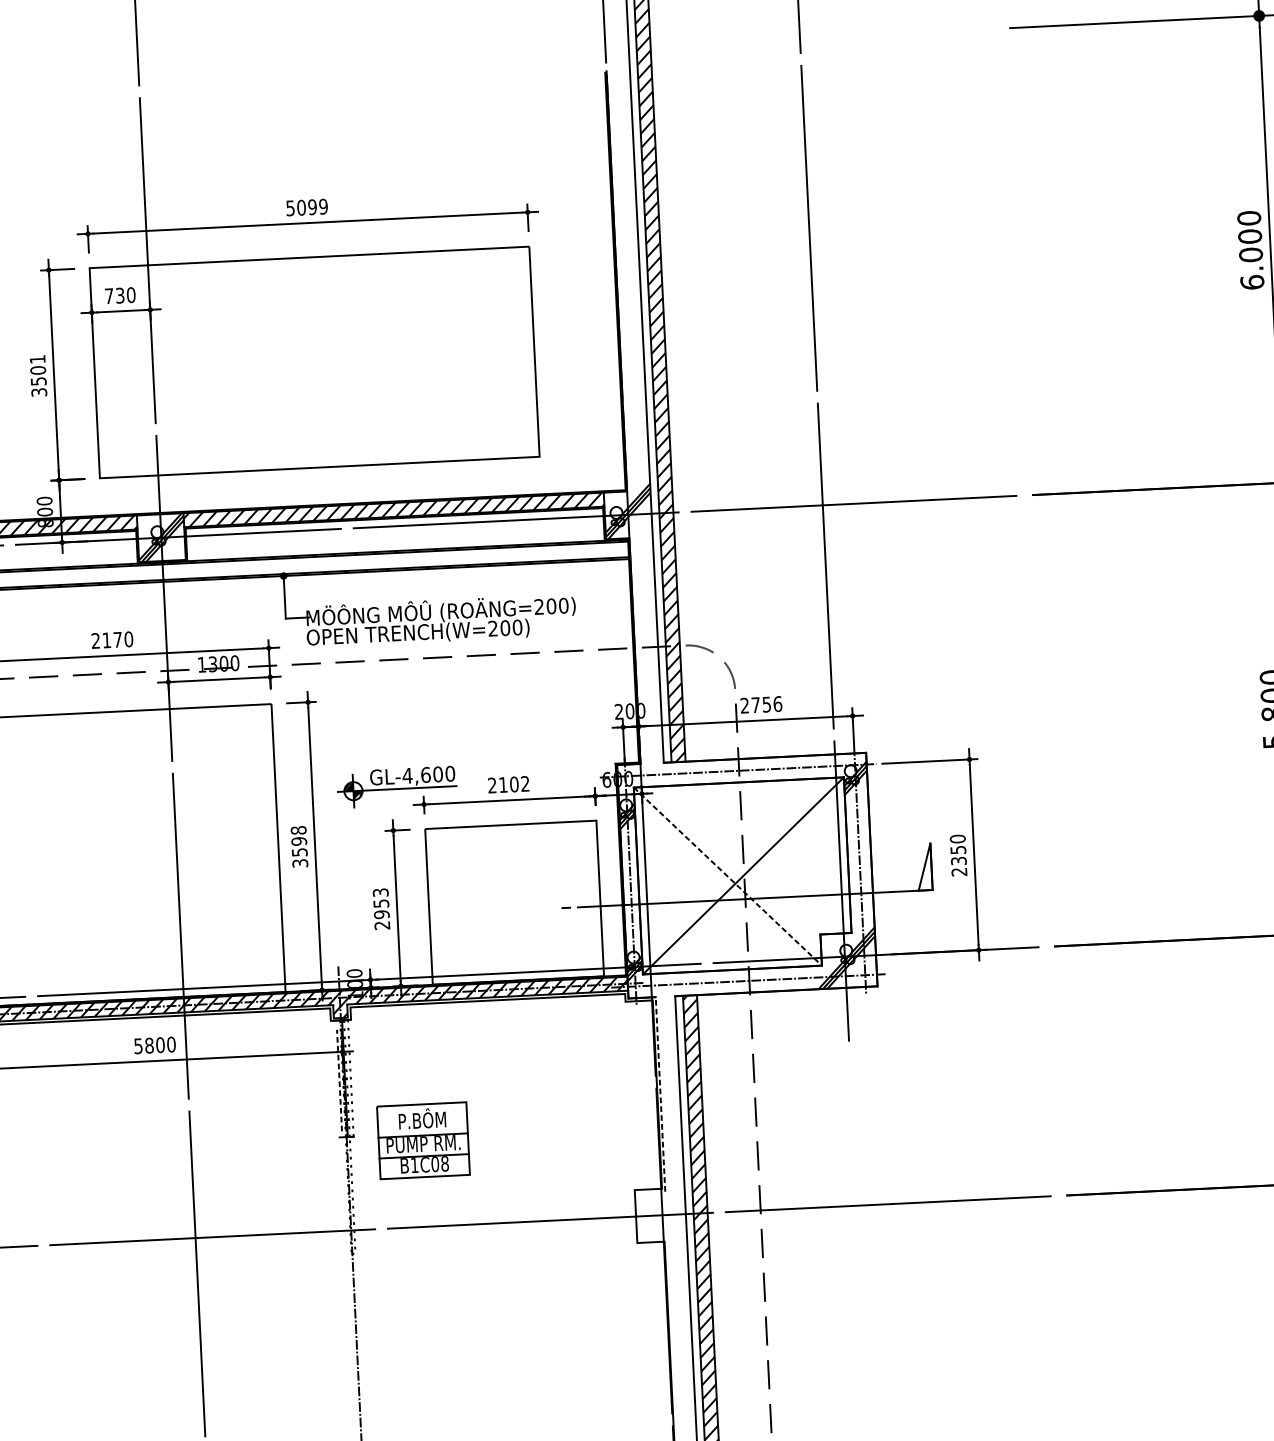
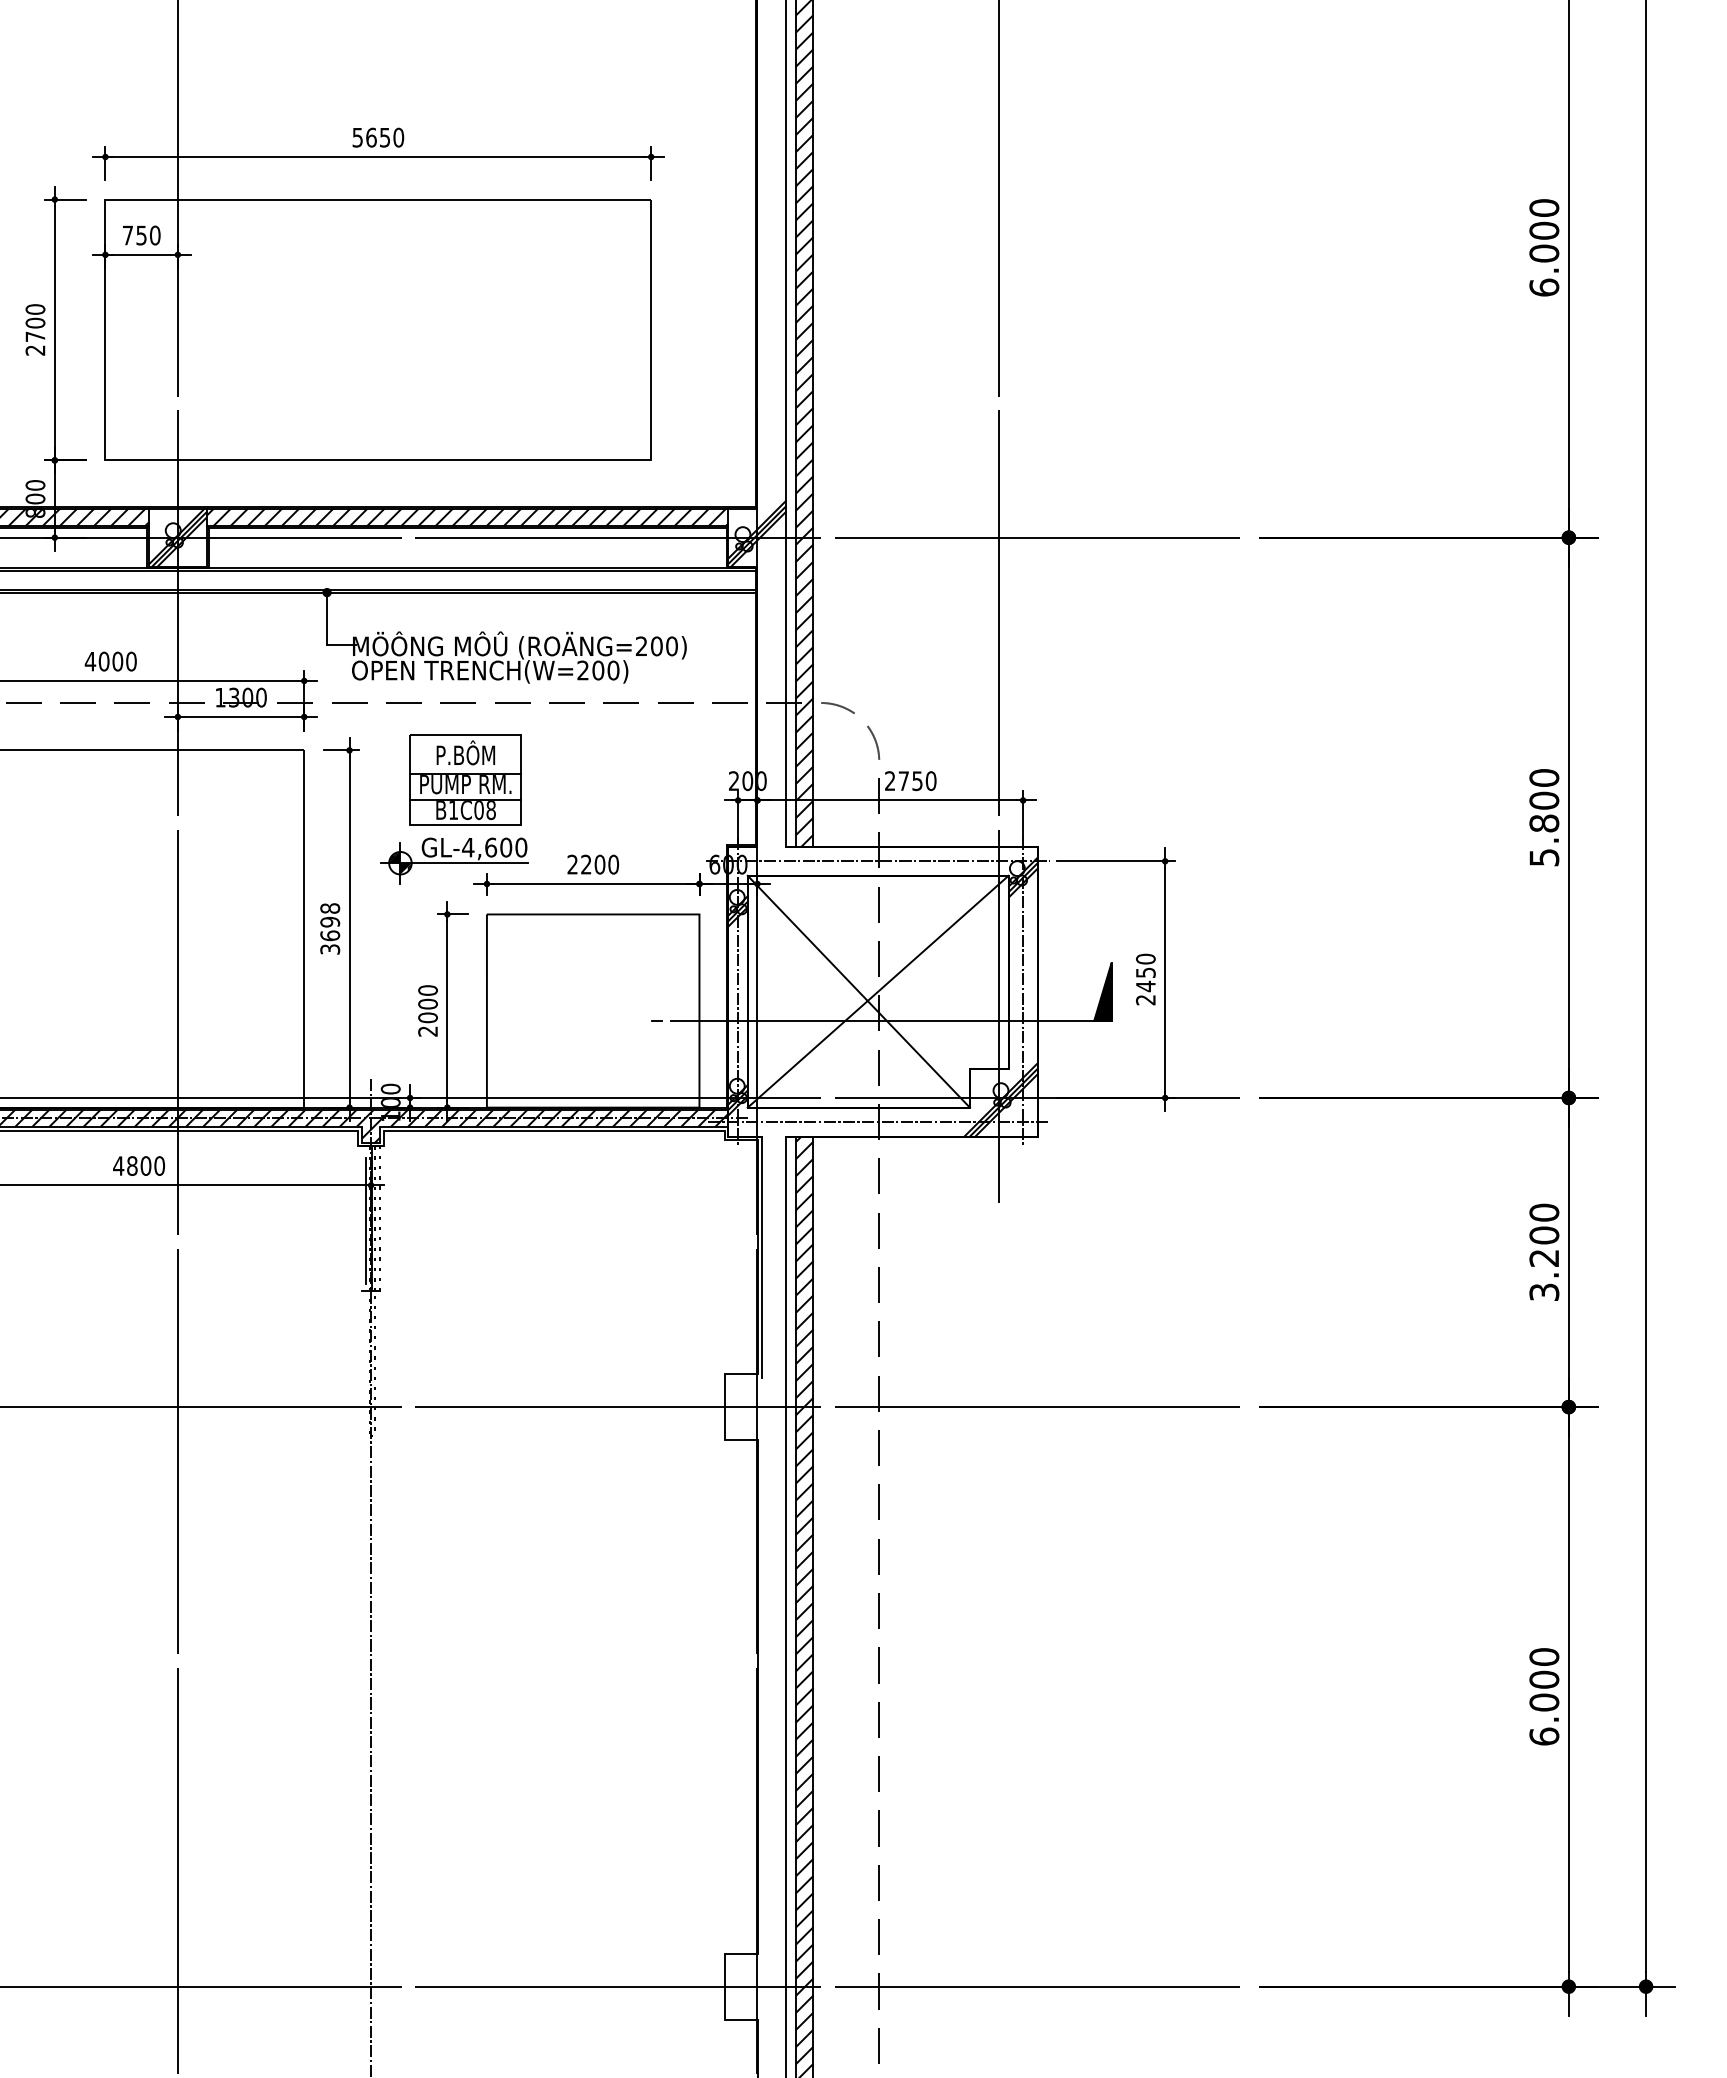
text: (312, 207) -> (385, 137), 5099 -> 5650
text: (120, 294) -> (141, 234), 730 -> 750
text: (38, 375) -> (35, 329), 3501 -> 2700
text: (106, 640) -> (103, 661), 2170 -> 4000
text: (777, 703) -> (930, 780), 2756 -> 2750
text: (514, 784) -> (600, 864), 2102 -> 2200
text: (300, 852) -> (330, 935), 3598 -> 3698
text: (958, 861) -> (1145, 986), 2350 -> 2450
fill: (924, 866) -> (1102, 991), added
line: (727, 876) -> (858, 991), dashed -> solid
text: (380, 903) -> (427, 1004), 2953 -> 2000
text: (138, 1045) -> (118, 1165), 5800 -> 4800
line: (339, 1080) -> (365, 1220), dashed -> solid
line: (660, 1094) -> (762, 1257), dashed -> solid
part: (423, 1140) -> (465, 779), moved

